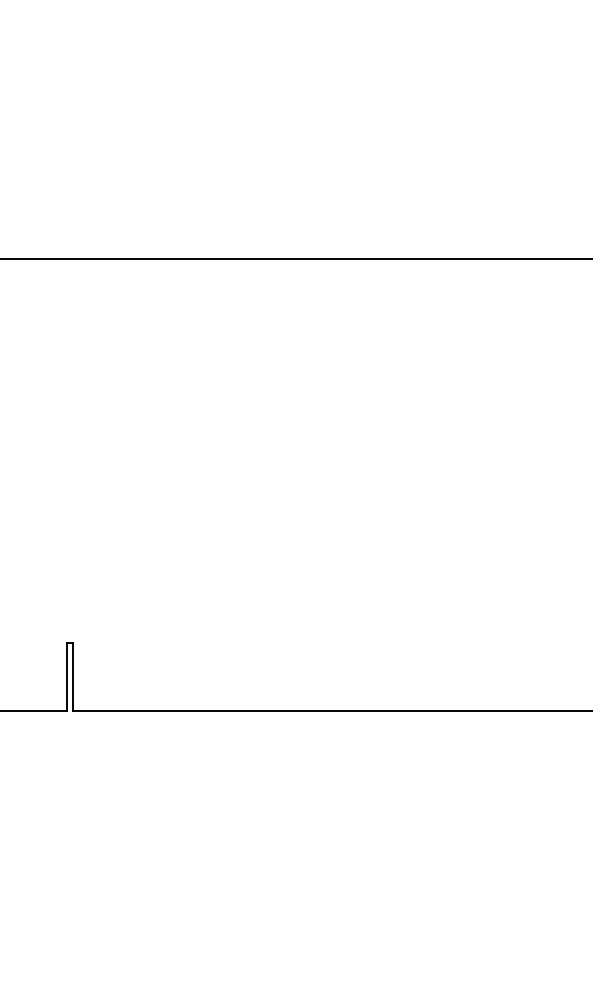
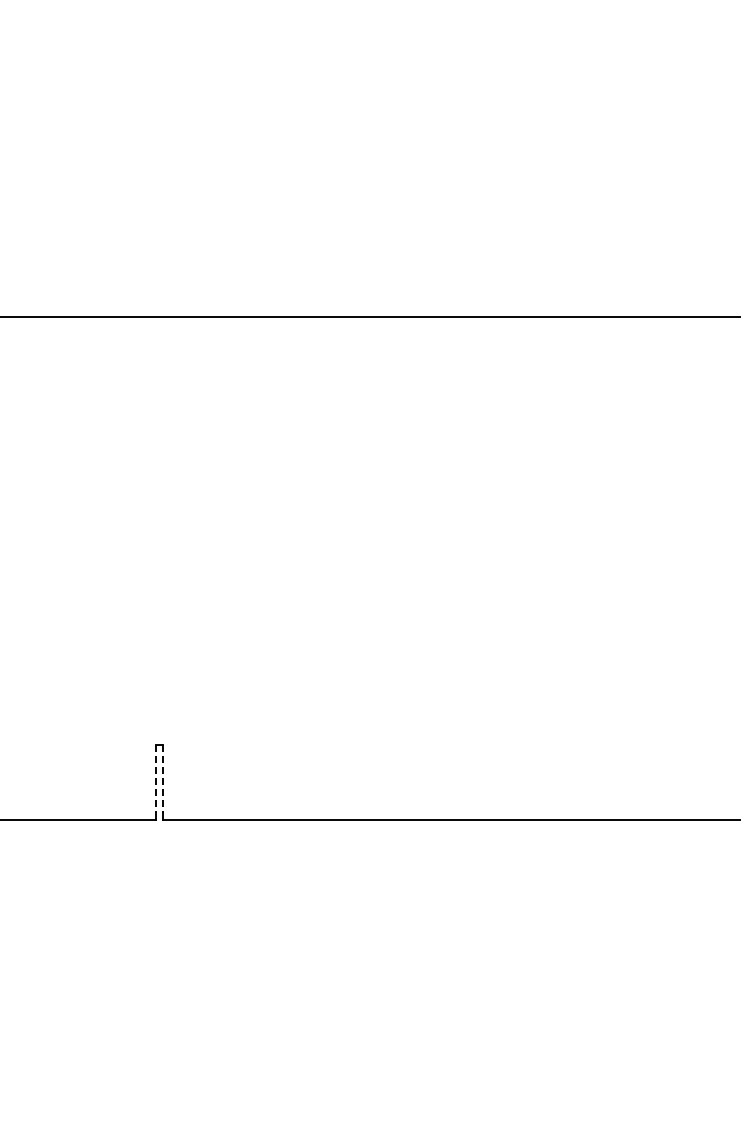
line: (67, 674) -> (156, 779), solid -> dashed
line: (72, 674) -> (162, 779), solid -> dashed

